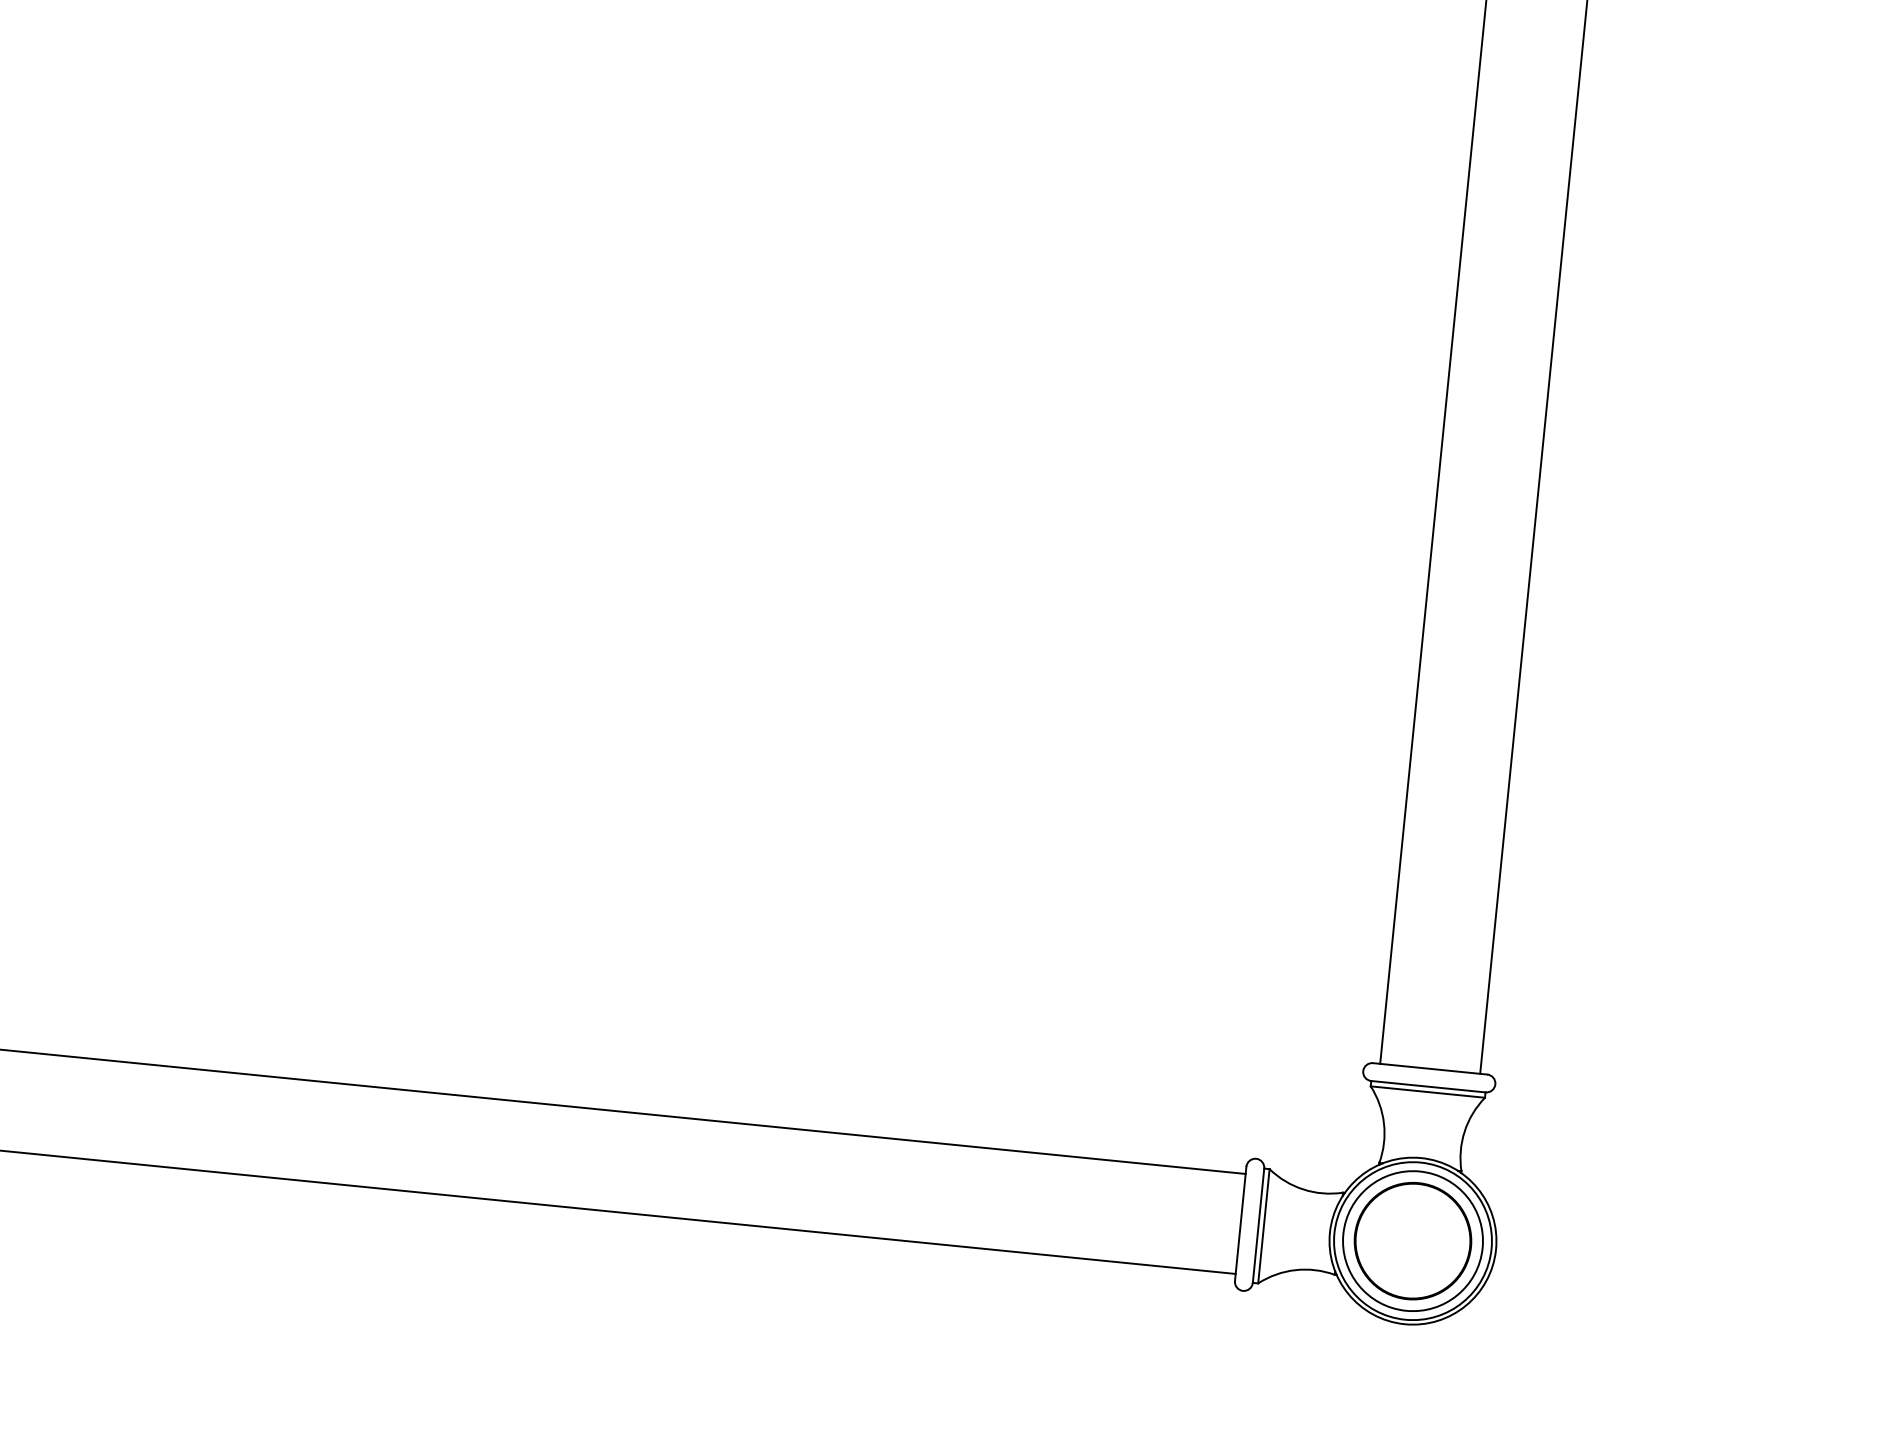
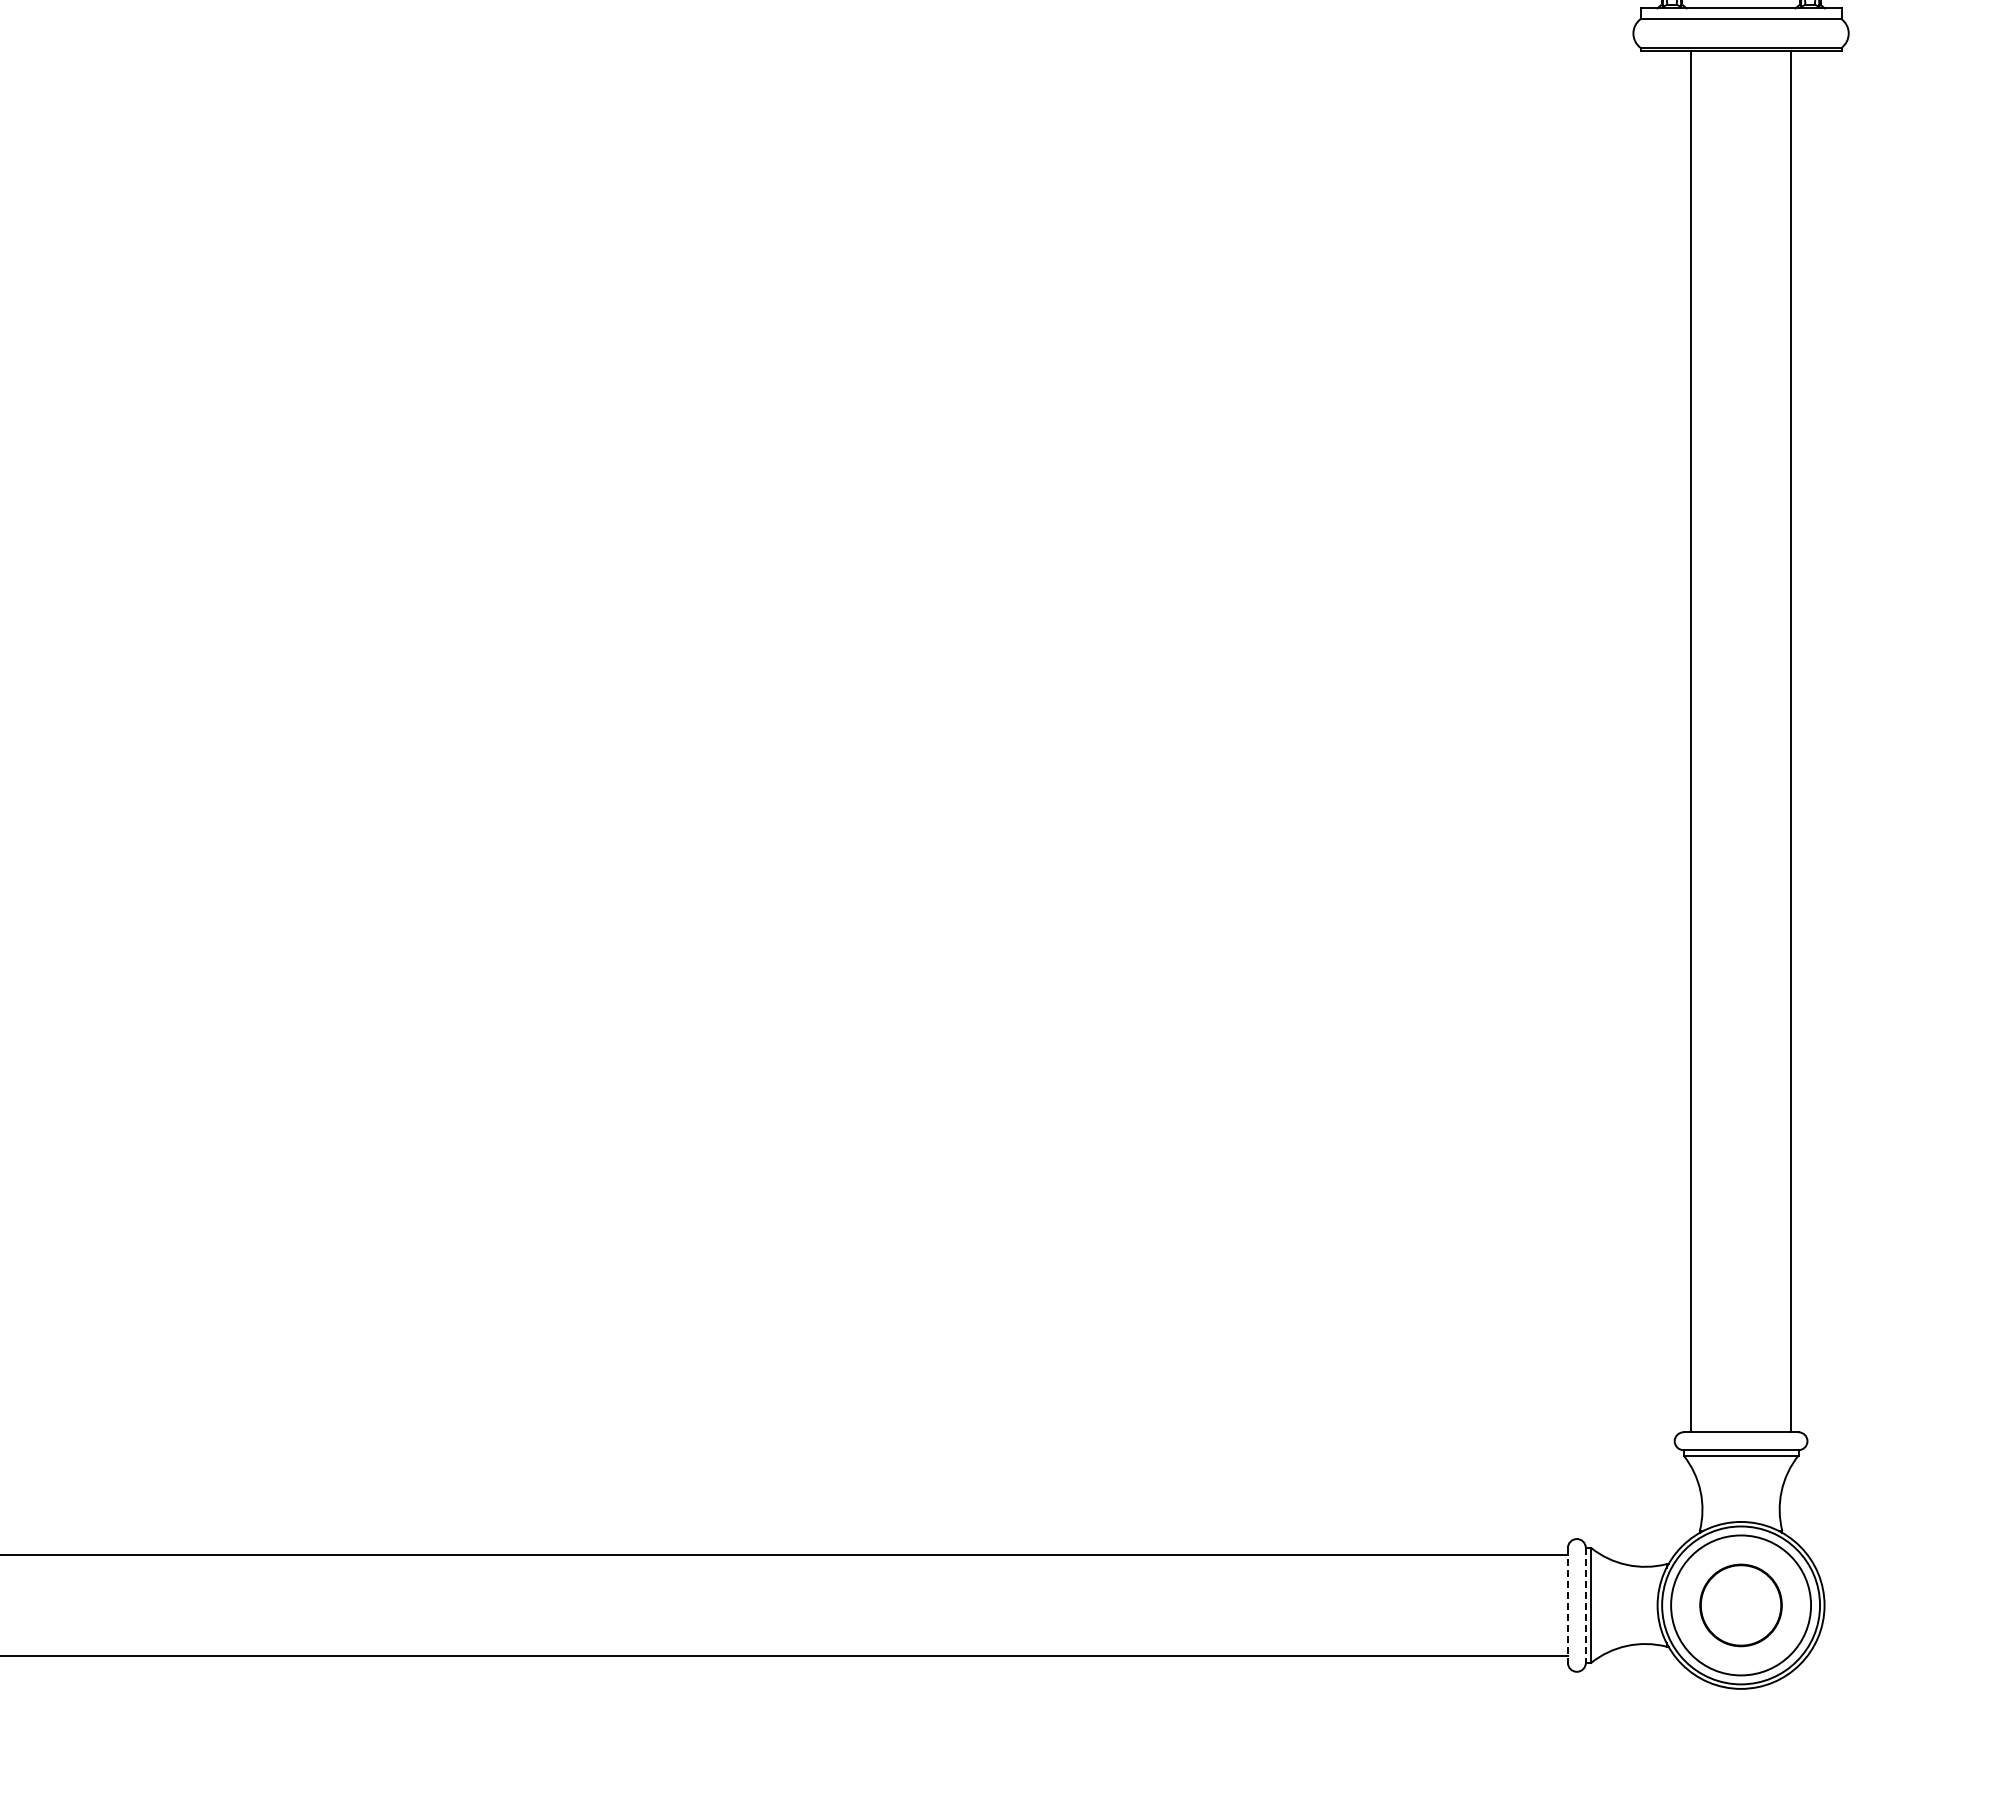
line: (1240, 1223) -> (1567, 1605), solid -> dashed
line: (1258, 1225) -> (1585, 1605), solid -> dashed
part: (1412, 1241) -> (1740, 1605), size x0.7

